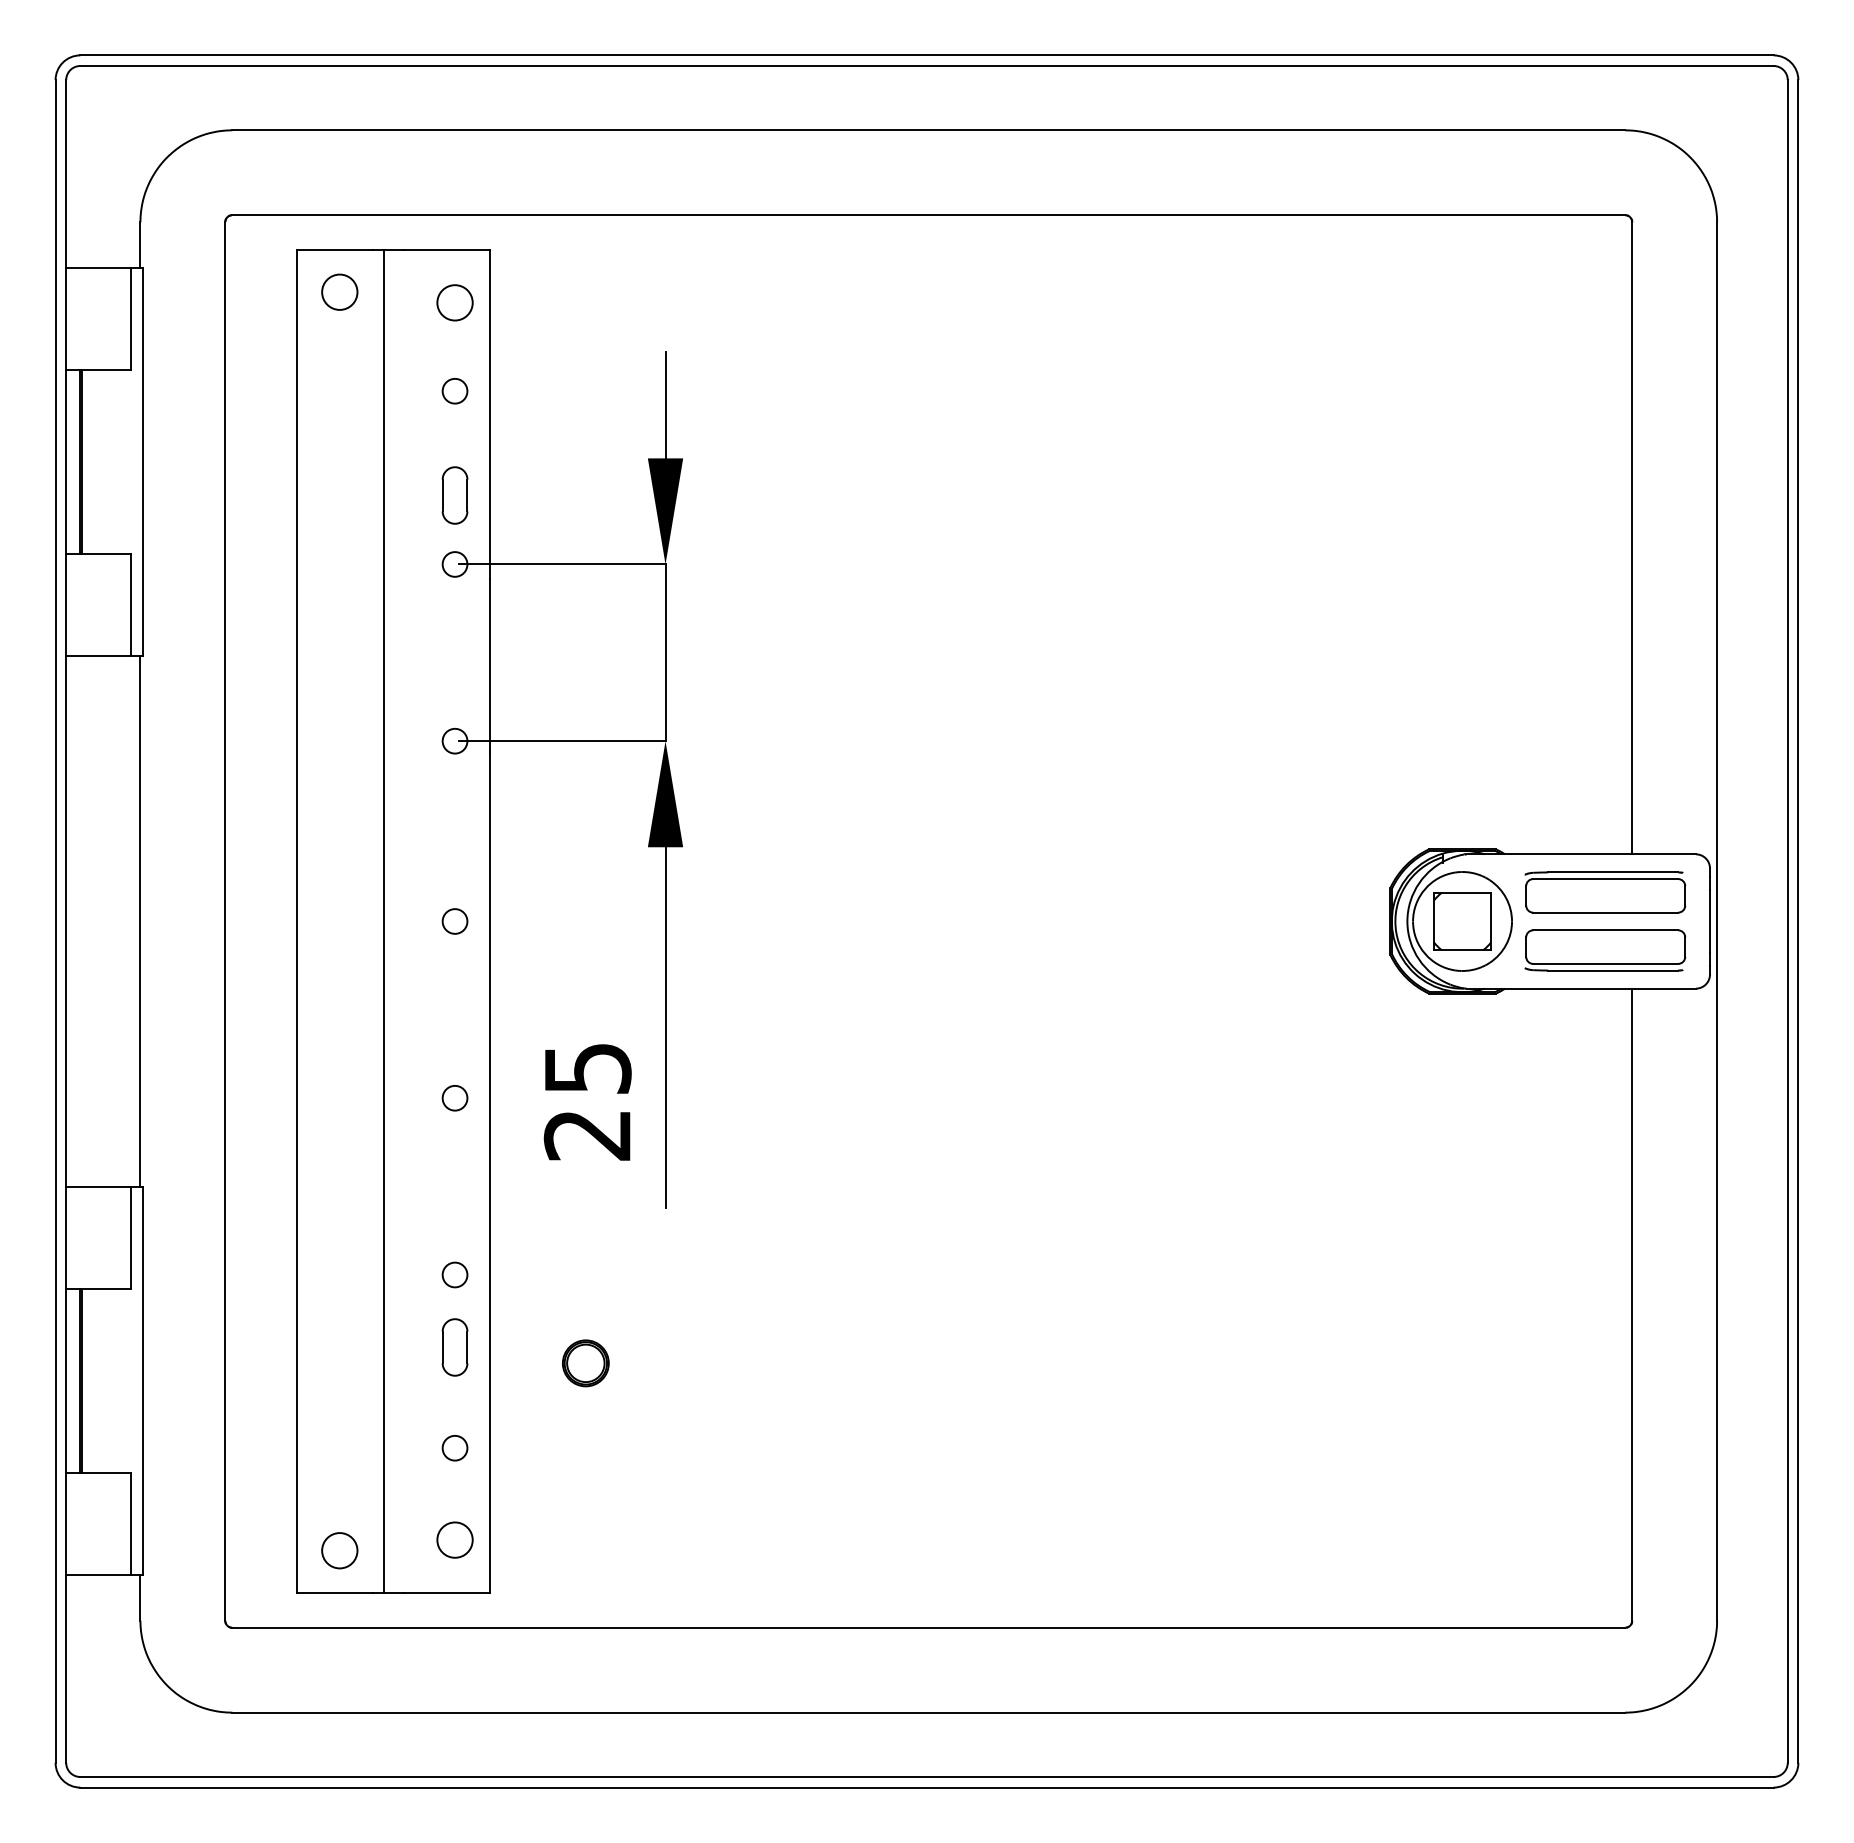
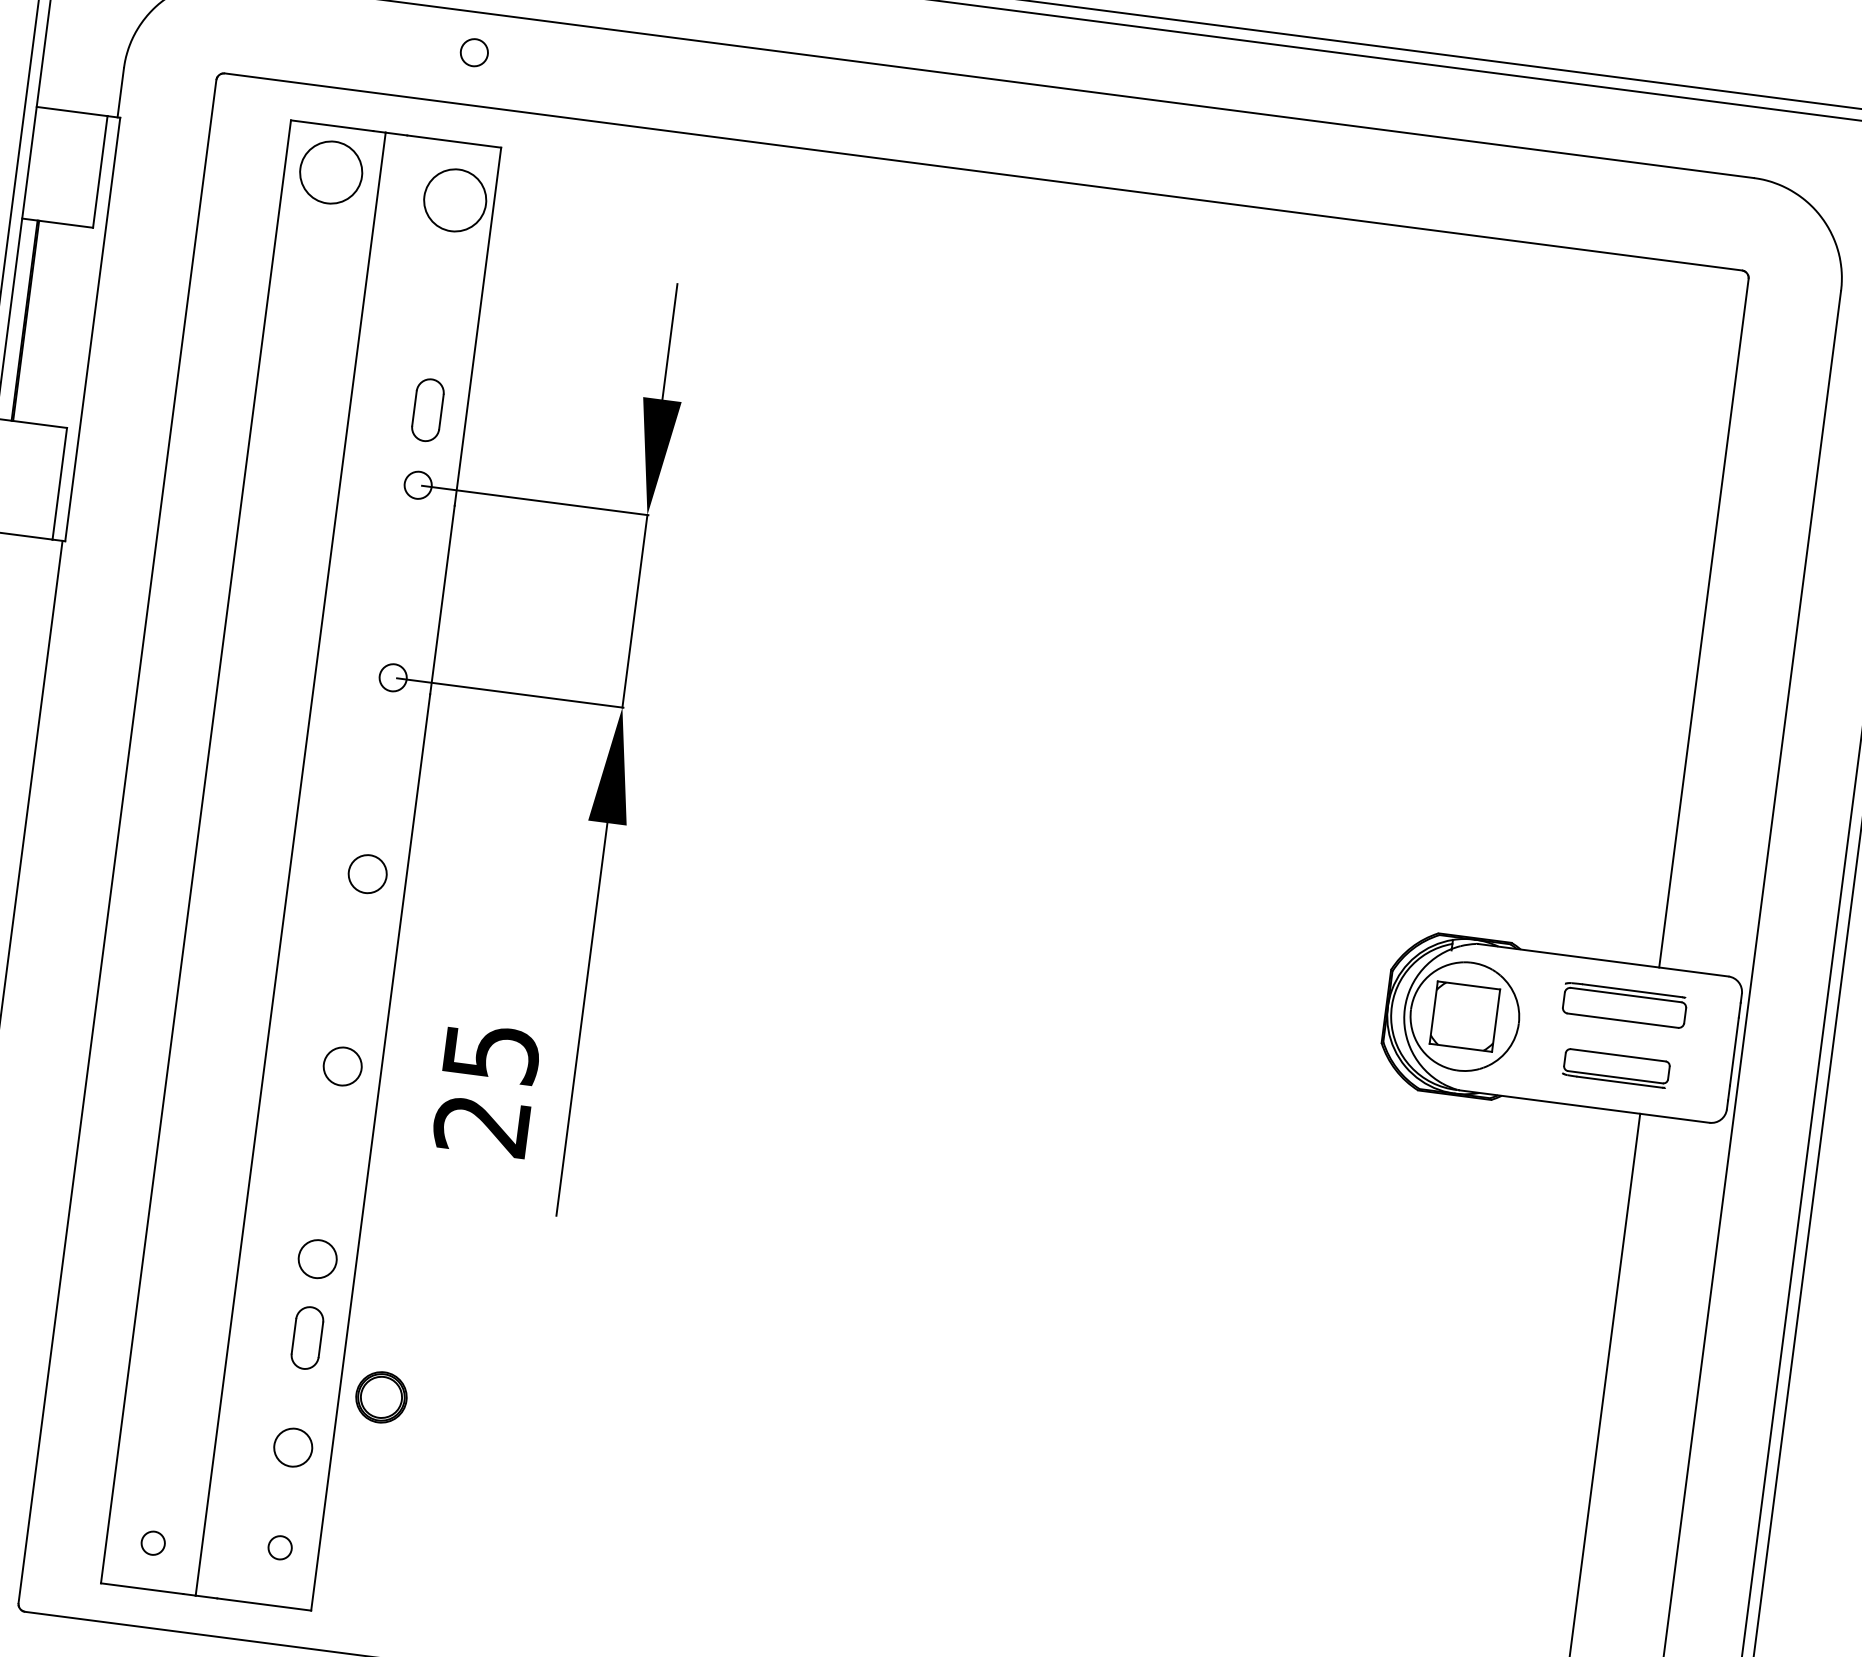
circle: (339, 291) -> (330, 171), size x1.6
circle: (454, 302) -> (454, 199), size x1.6
circle: (454, 391) -> (473, 52), moved
part: (1605, 892) -> (1624, 1005), size x0.7
circle: (454, 921) -> (367, 874), size x1.4
part: (1605, 950) -> (1616, 1068), size x0.6
circle: (454, 1098) -> (342, 1066), size x1.4
circle: (454, 1274) -> (317, 1258), size x1.4
part: (585, 1363) -> (381, 1397), moved
circle: (454, 1448) -> (292, 1448), size x1.4
circle: (454, 1539) -> (279, 1547), size x0.6
circle: (339, 1550) -> (152, 1542), size x0.6

